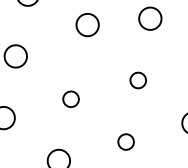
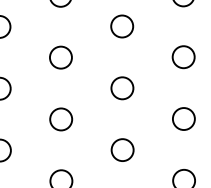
circle: (87, 24) -> (60, 57), moved
circle: (138, 80) -> (122, 88), size x1.43
circle: (71, 99) -> (61, 119), size x1.43
circle: (126, 141) -> (122, 149), size x1.43

